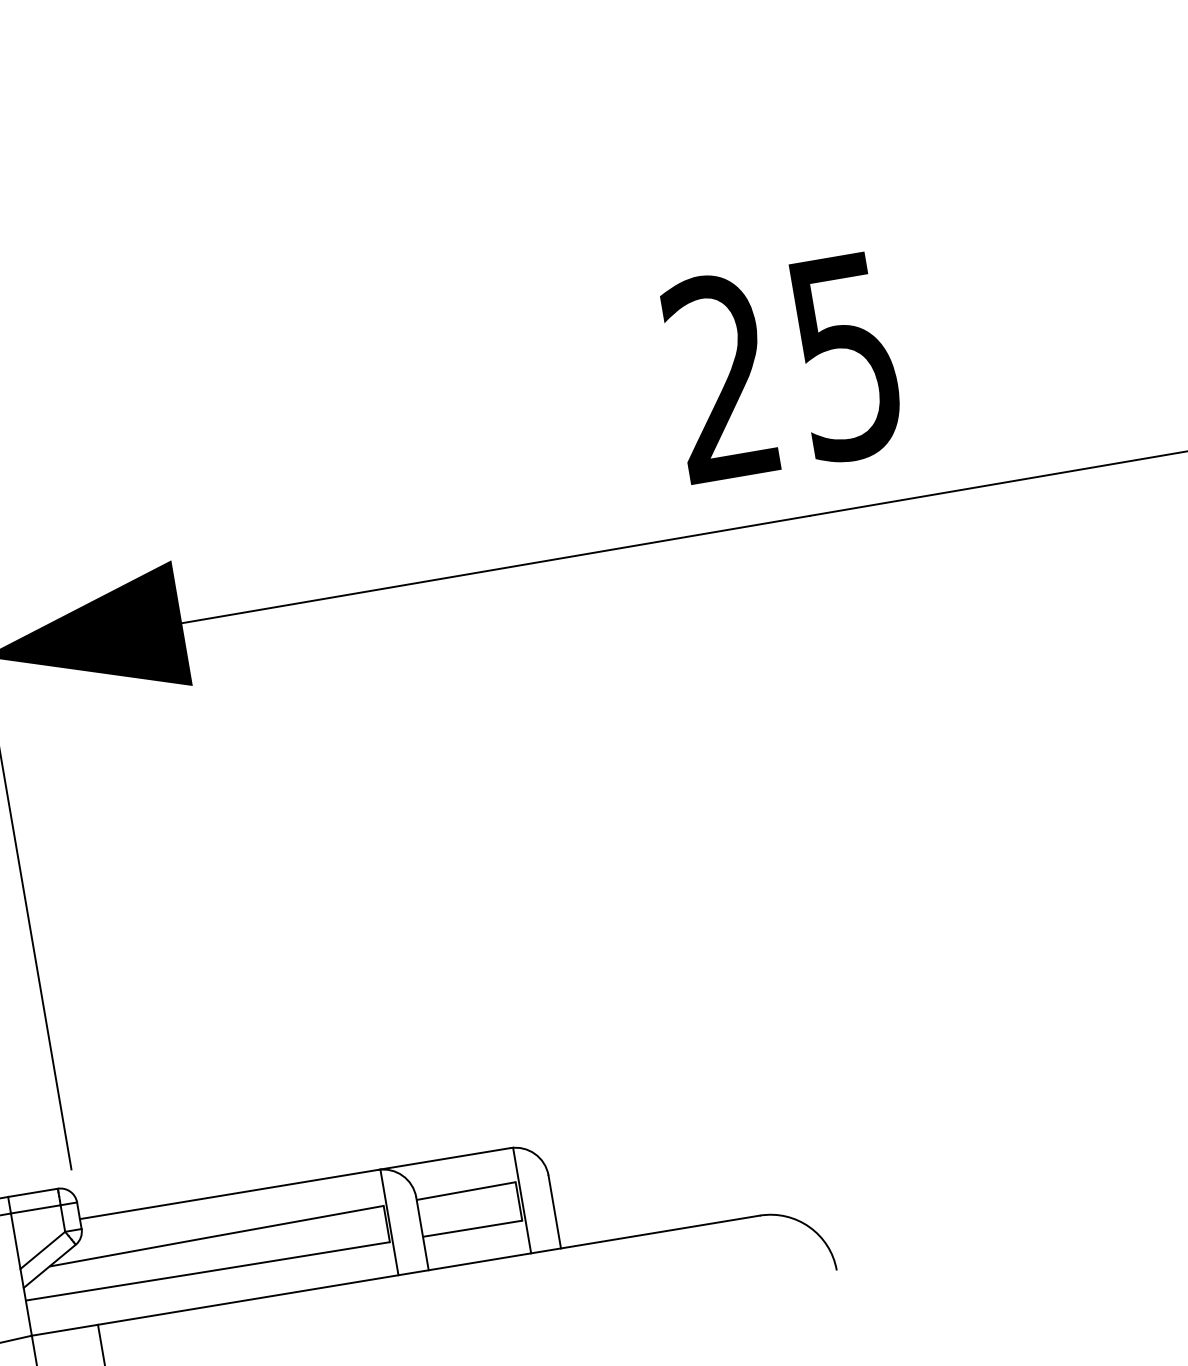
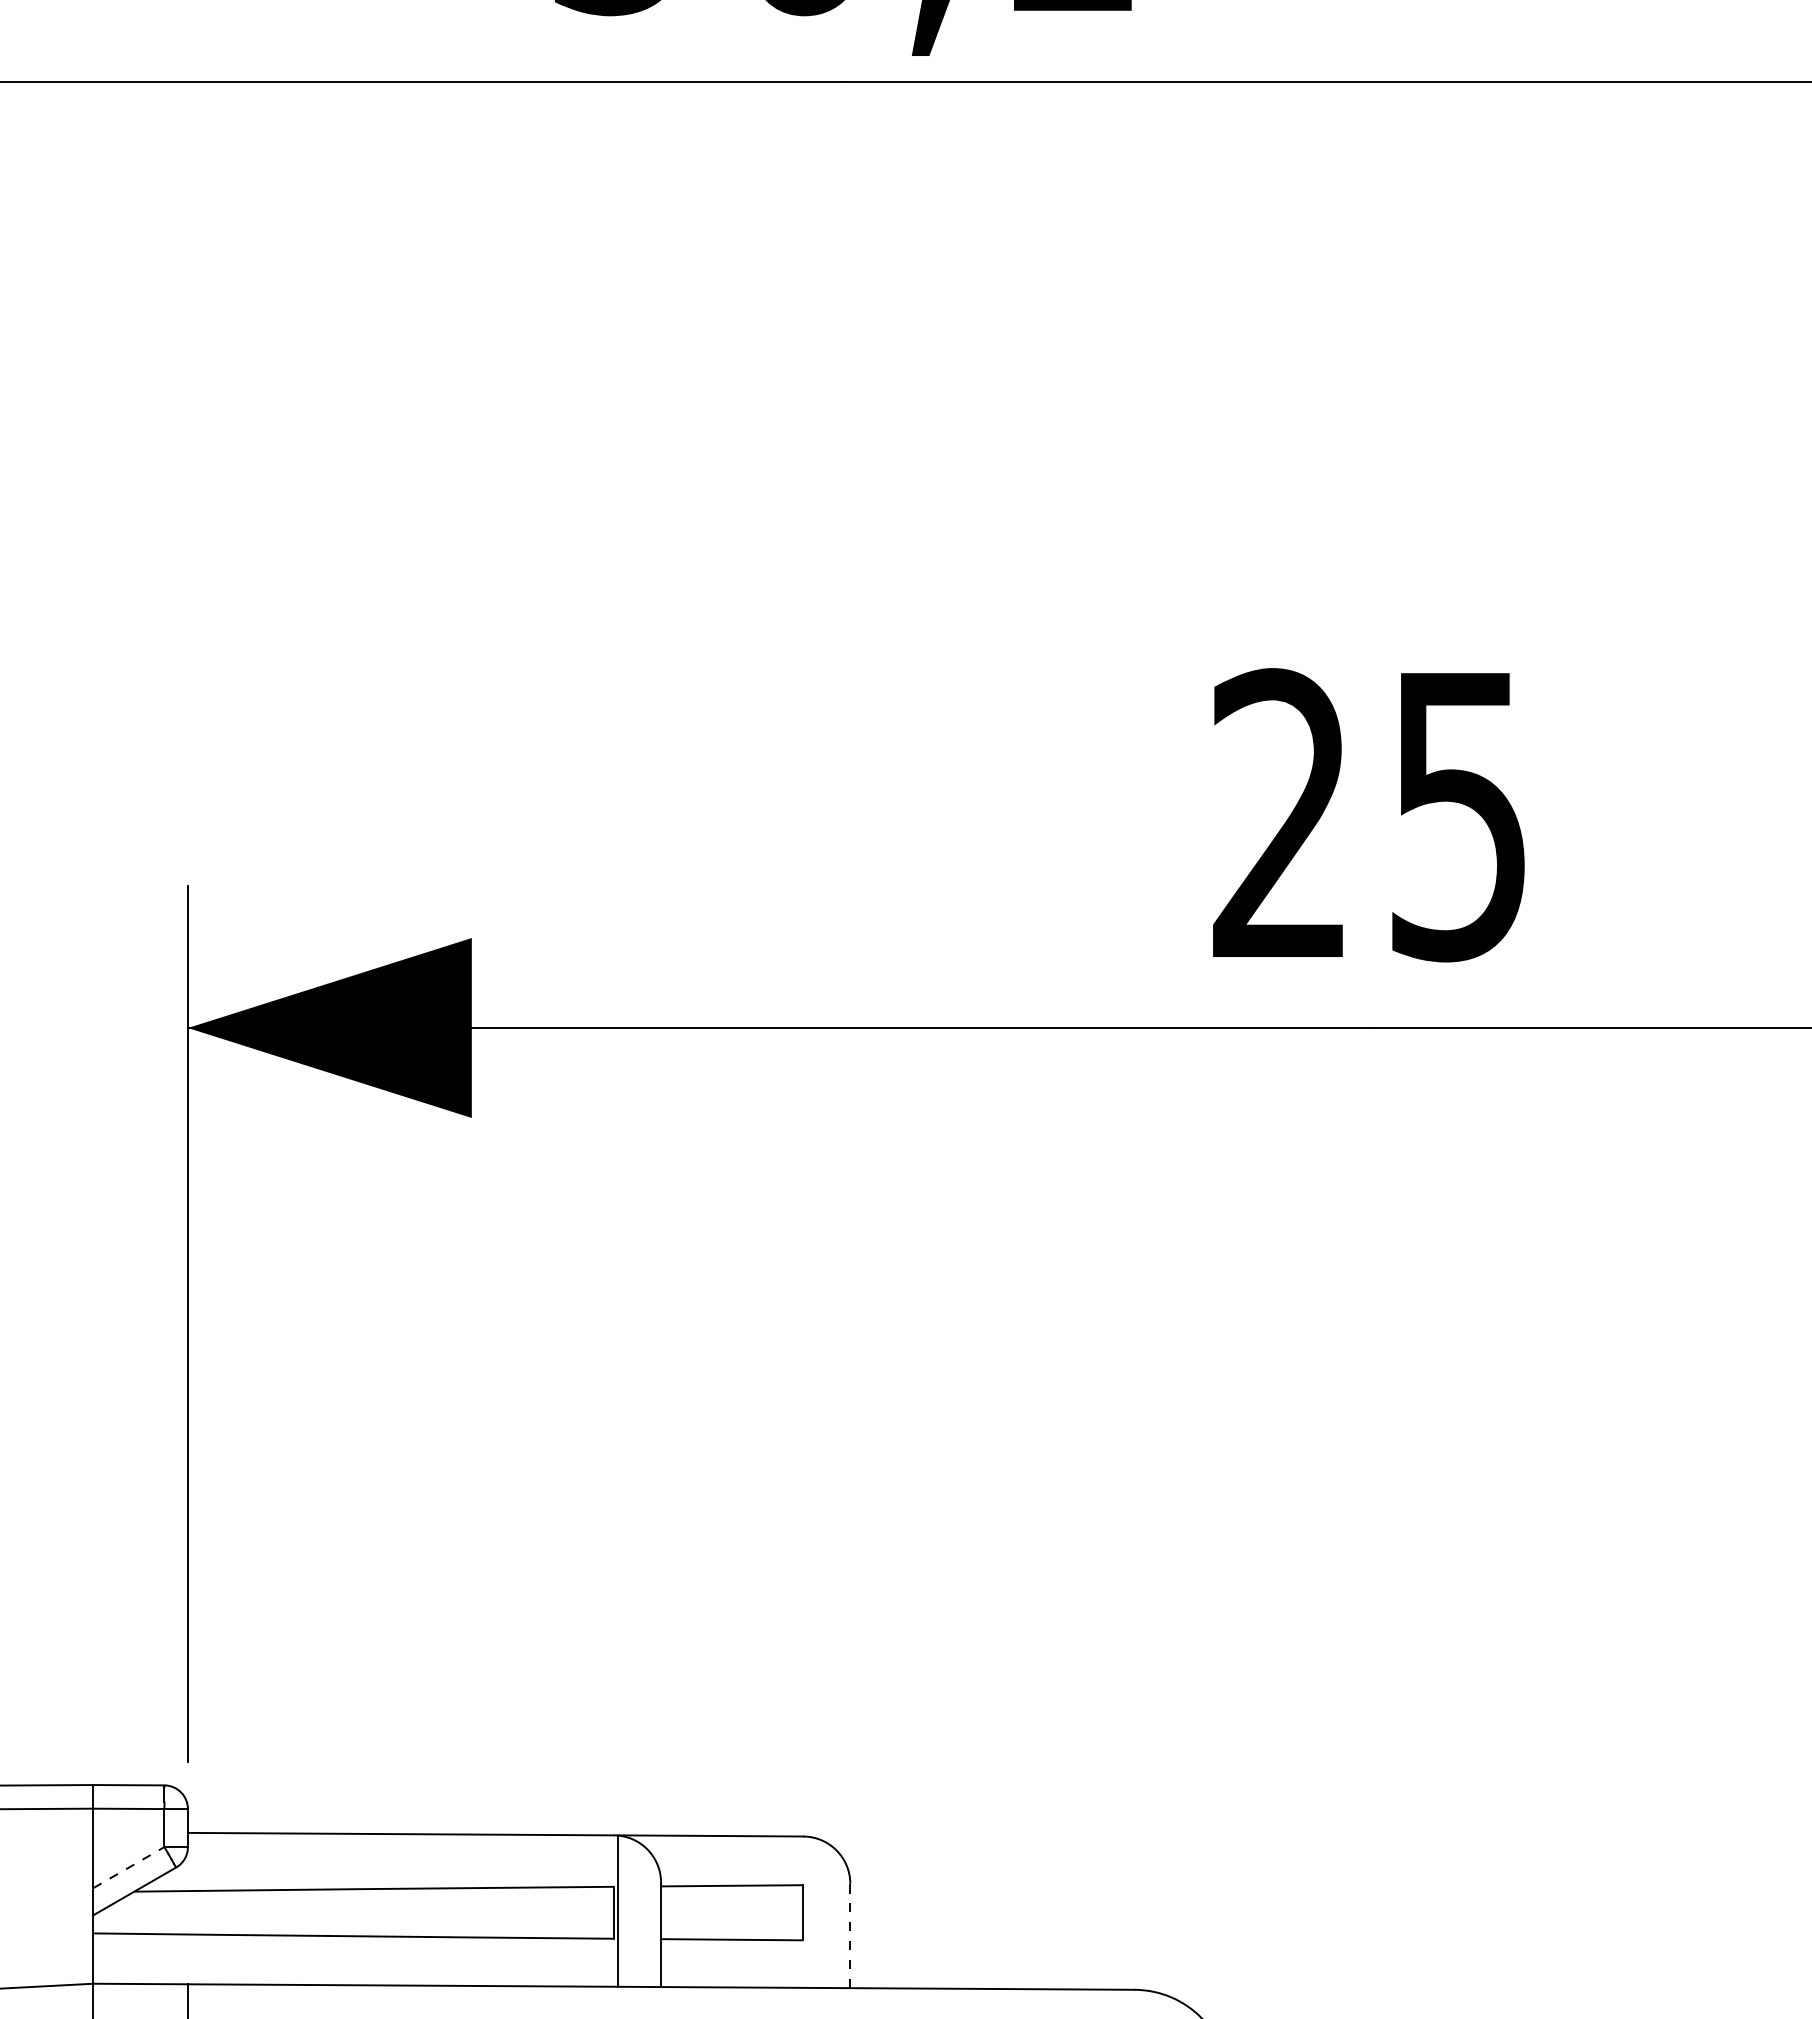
line: (521, 1200) -> (807, 1911), removed
line: (554, 1211) -> (850, 1935), solid -> dashed
line: (43, 1250) -> (129, 1867), solid -> dashed

